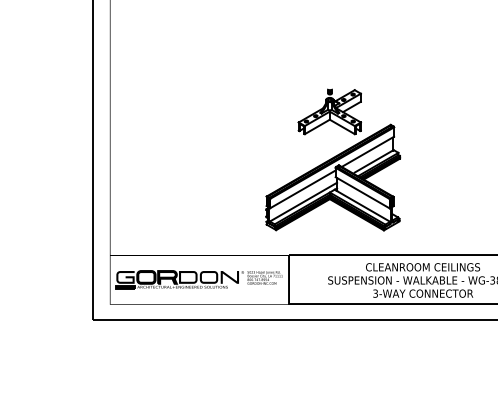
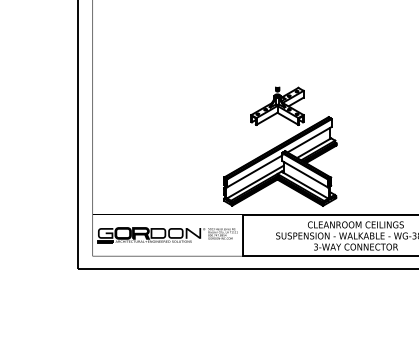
part: (333, 159) -> (280, 146), moved

